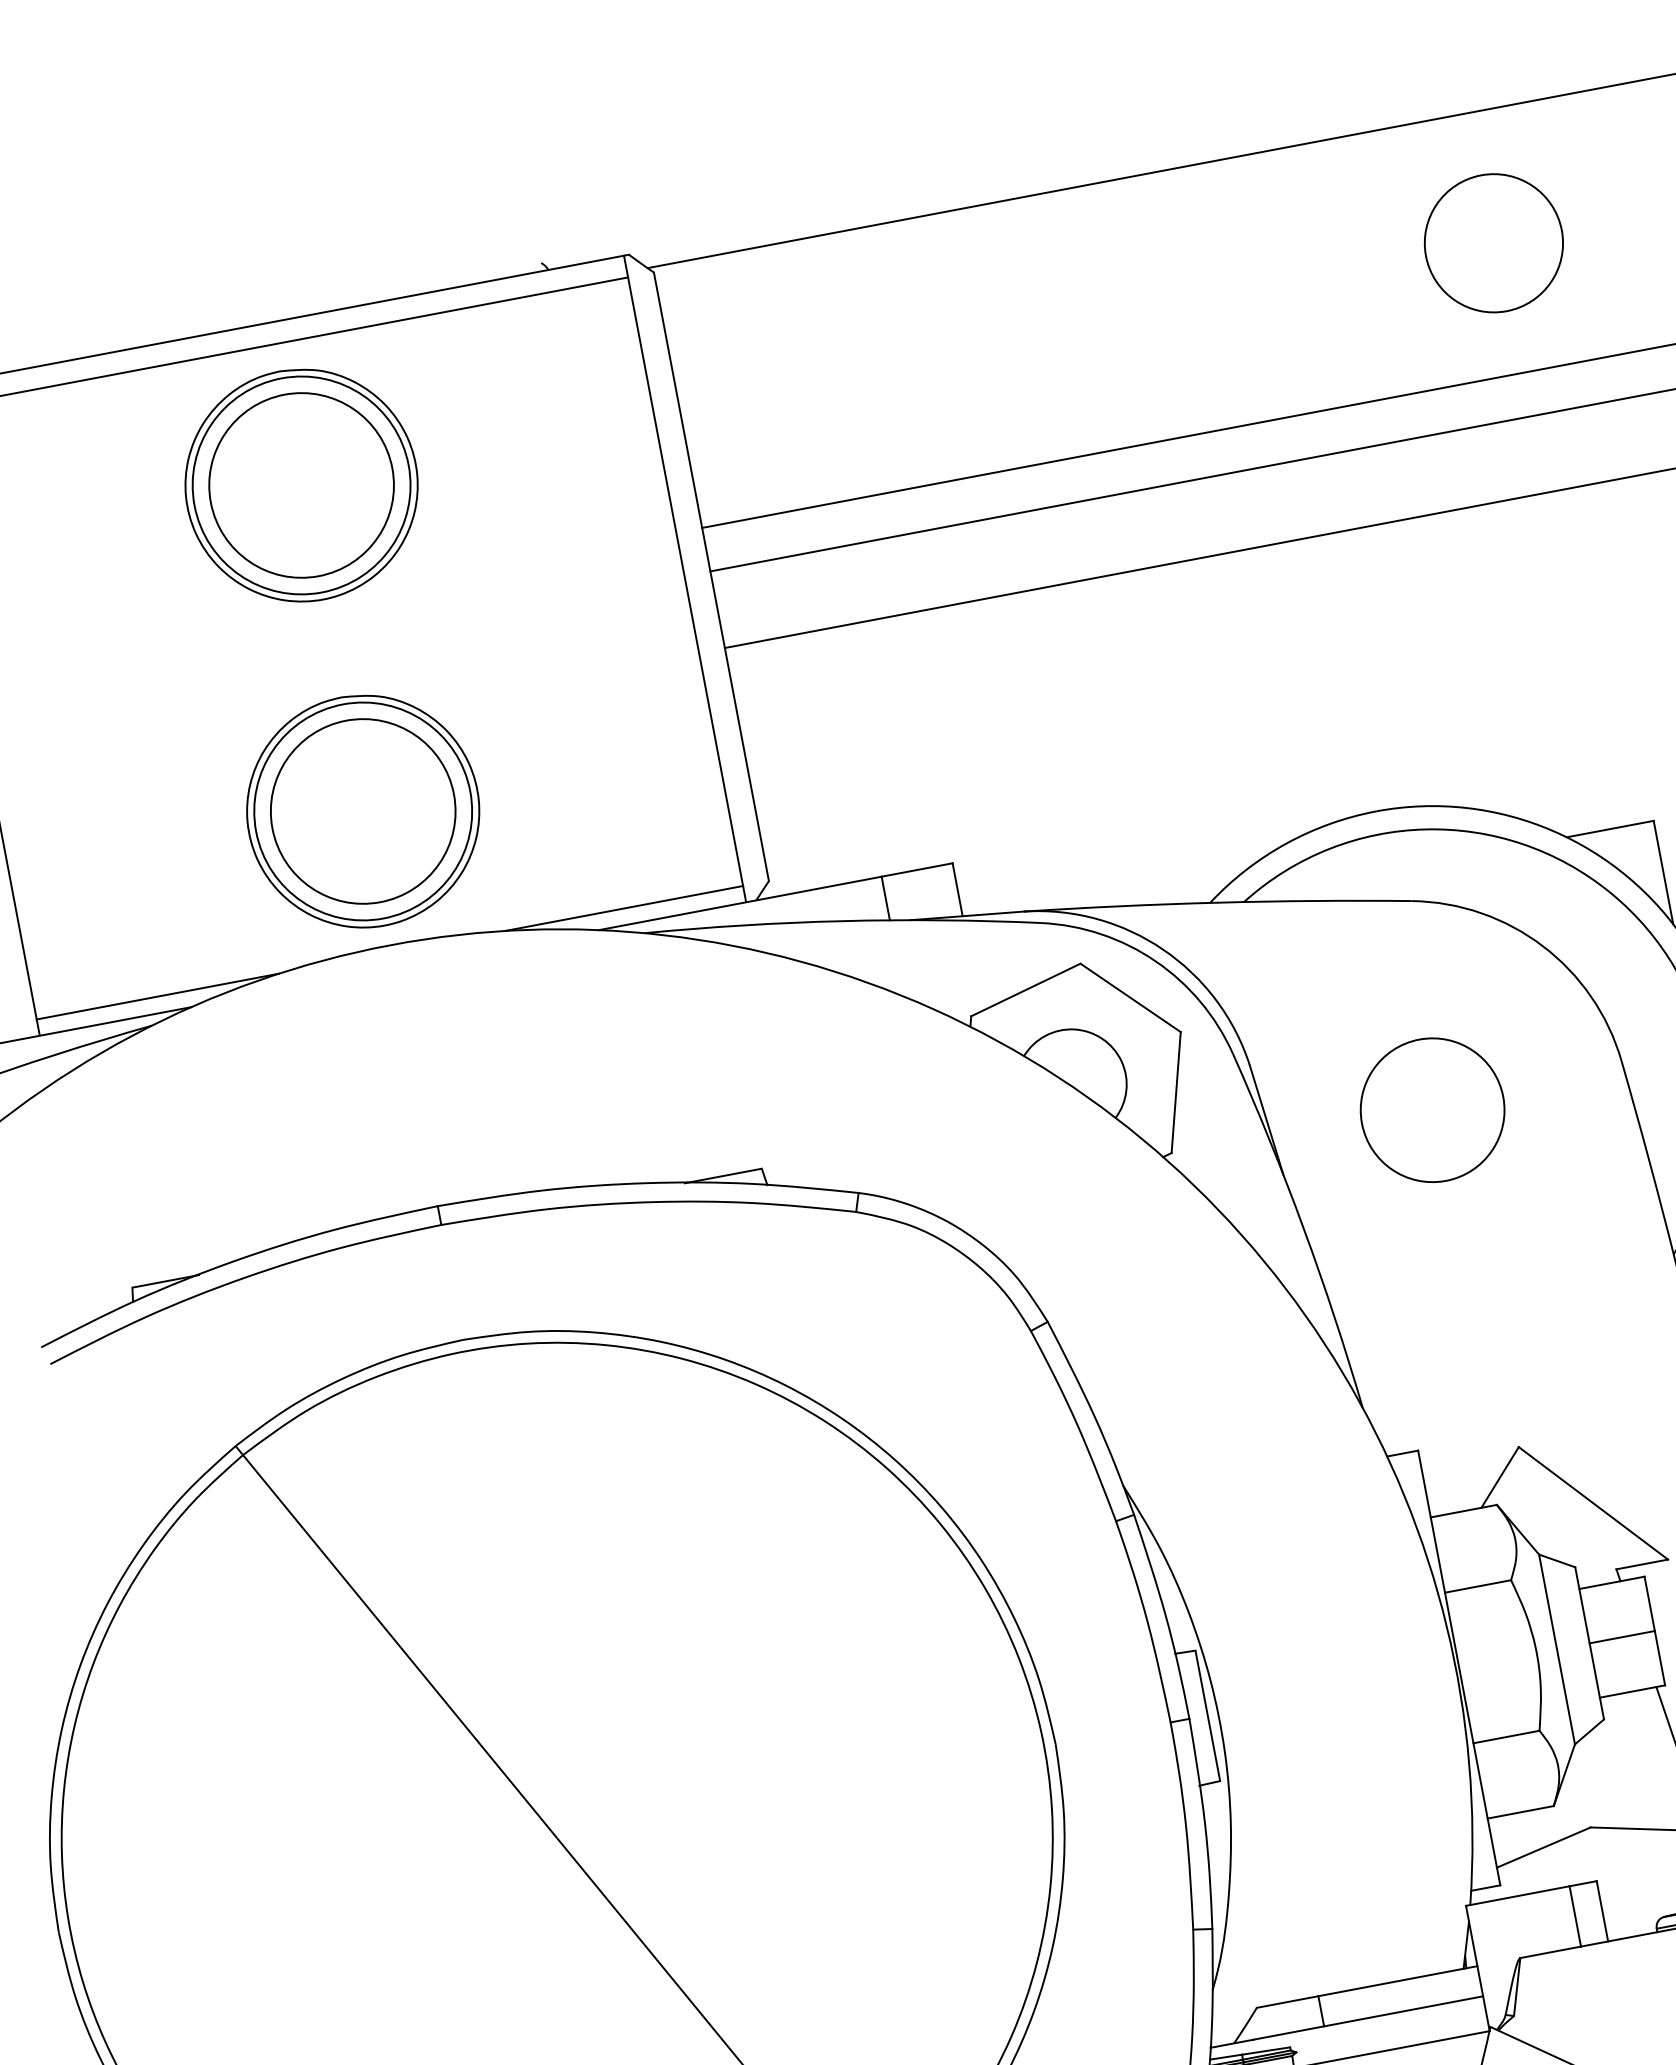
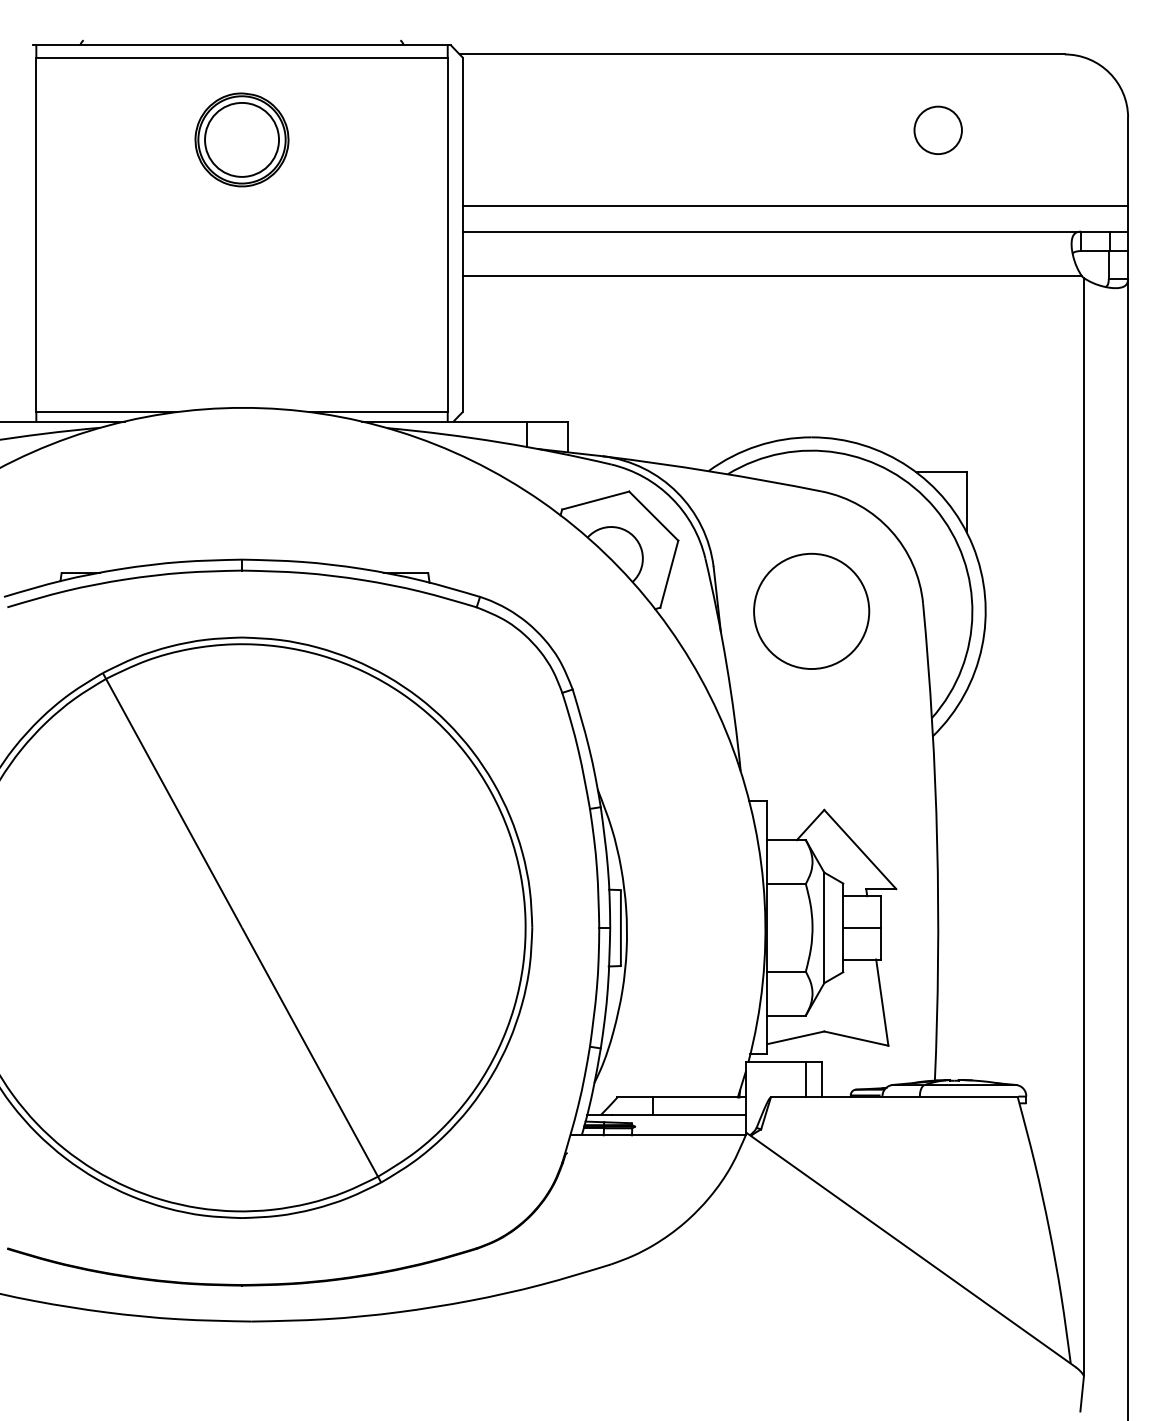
circle: (1492, 241) -> (937, 129), size x0.6
part: (300, 484) -> (241, 139), size x0.7
part: (362, 811) -> (241, 329), removed
circle: (1432, 1110) -> (811, 611), size x1.4

